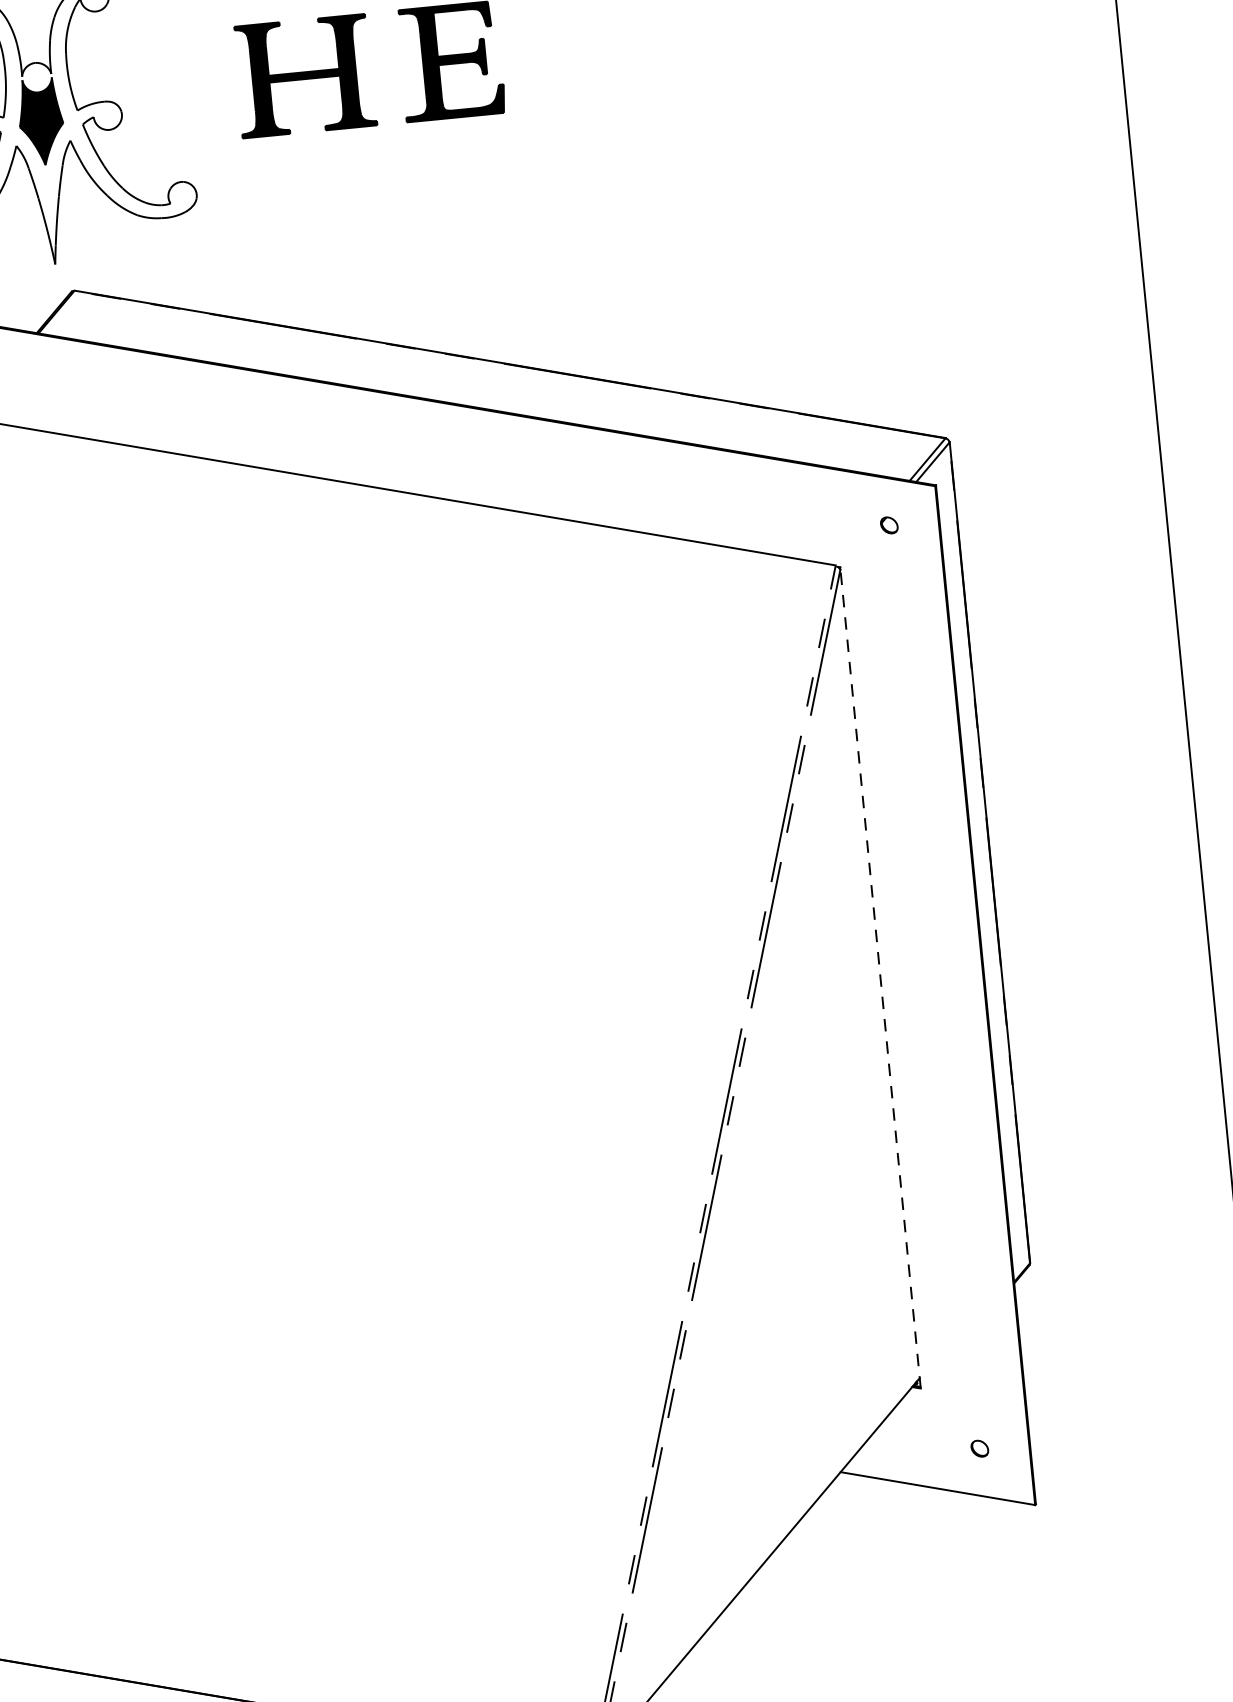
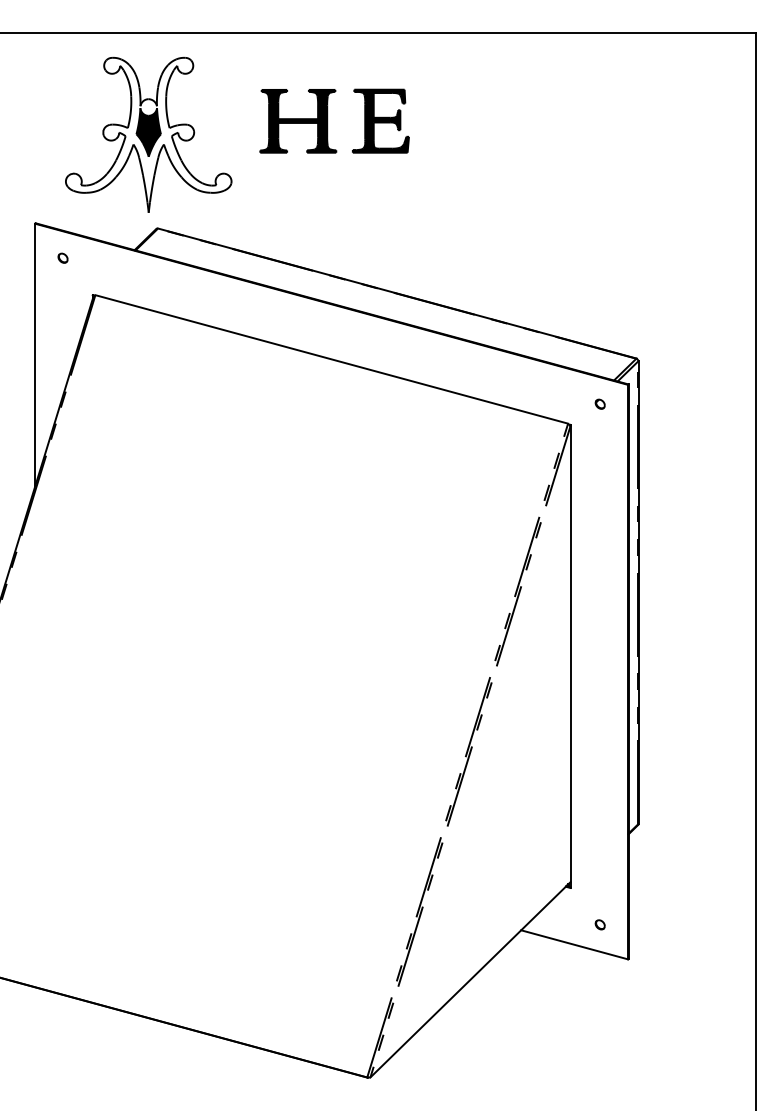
line: (880, 977) -> (570, 656), dashed -> solid

